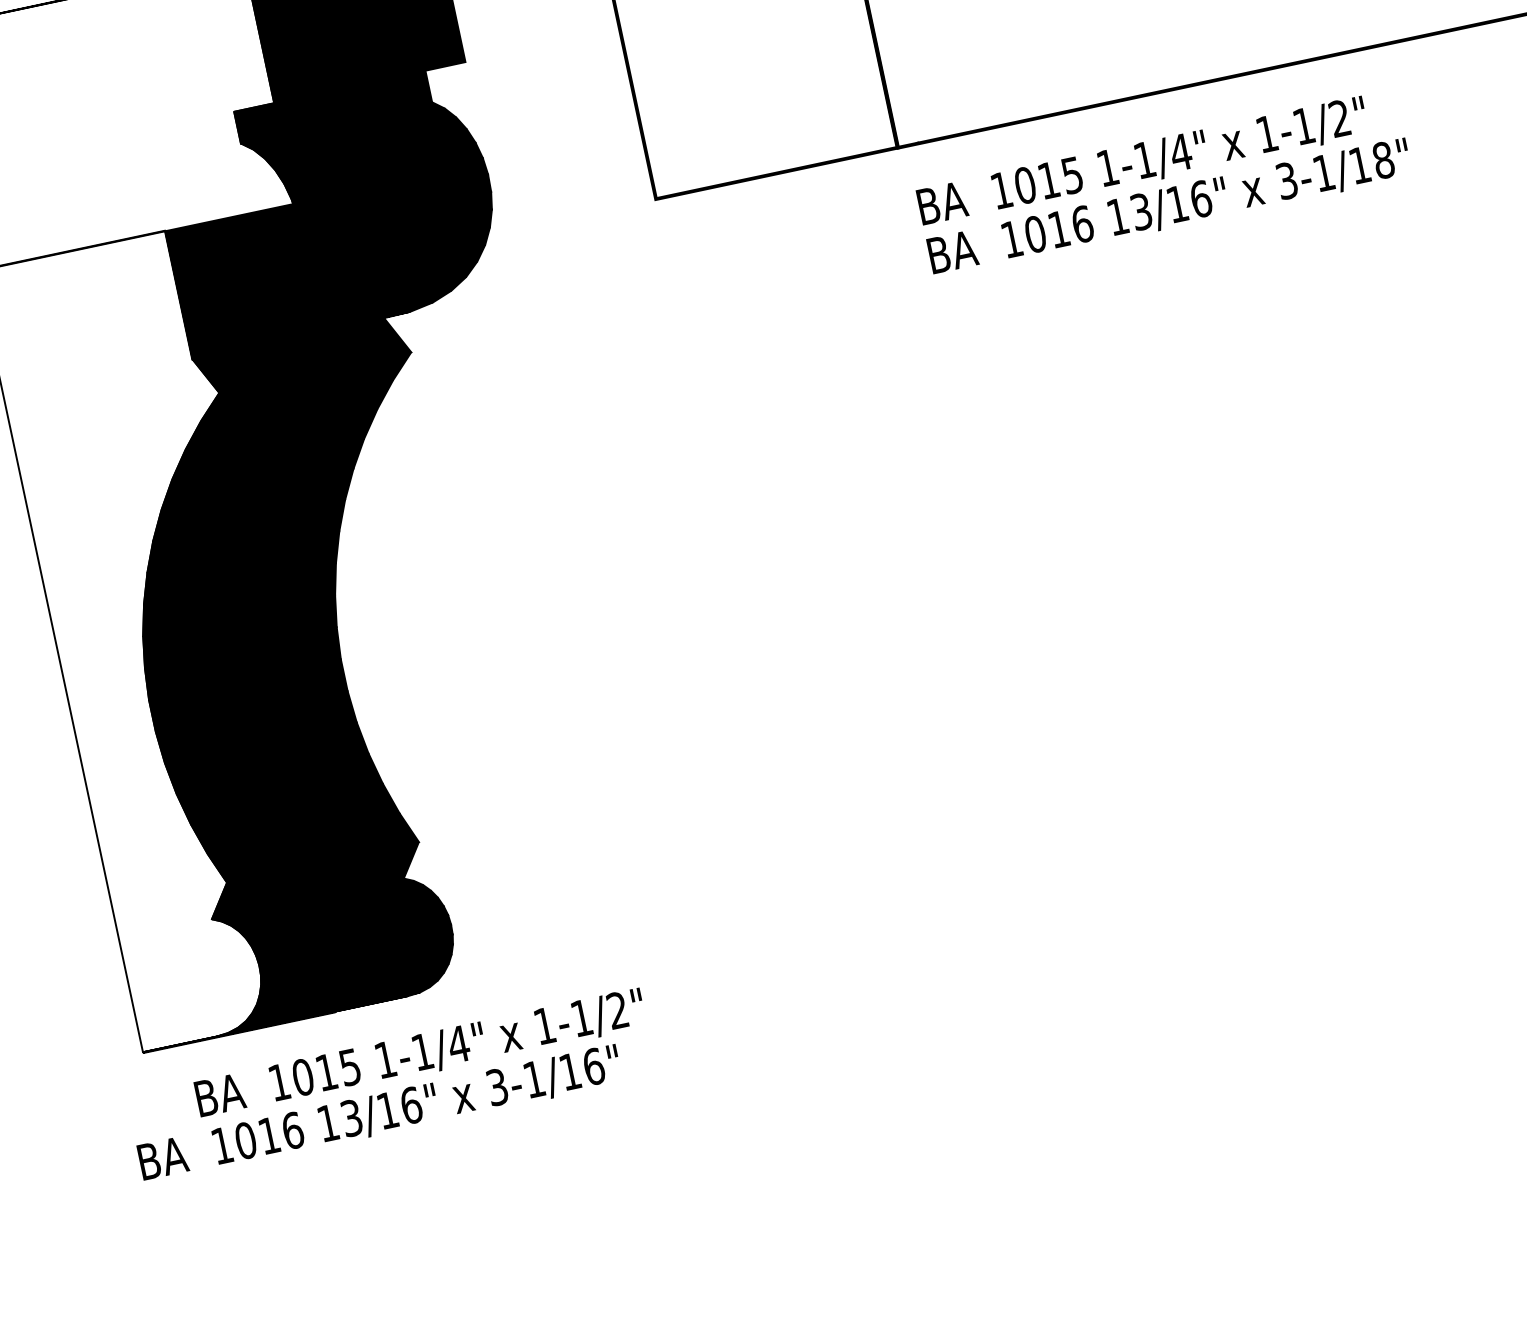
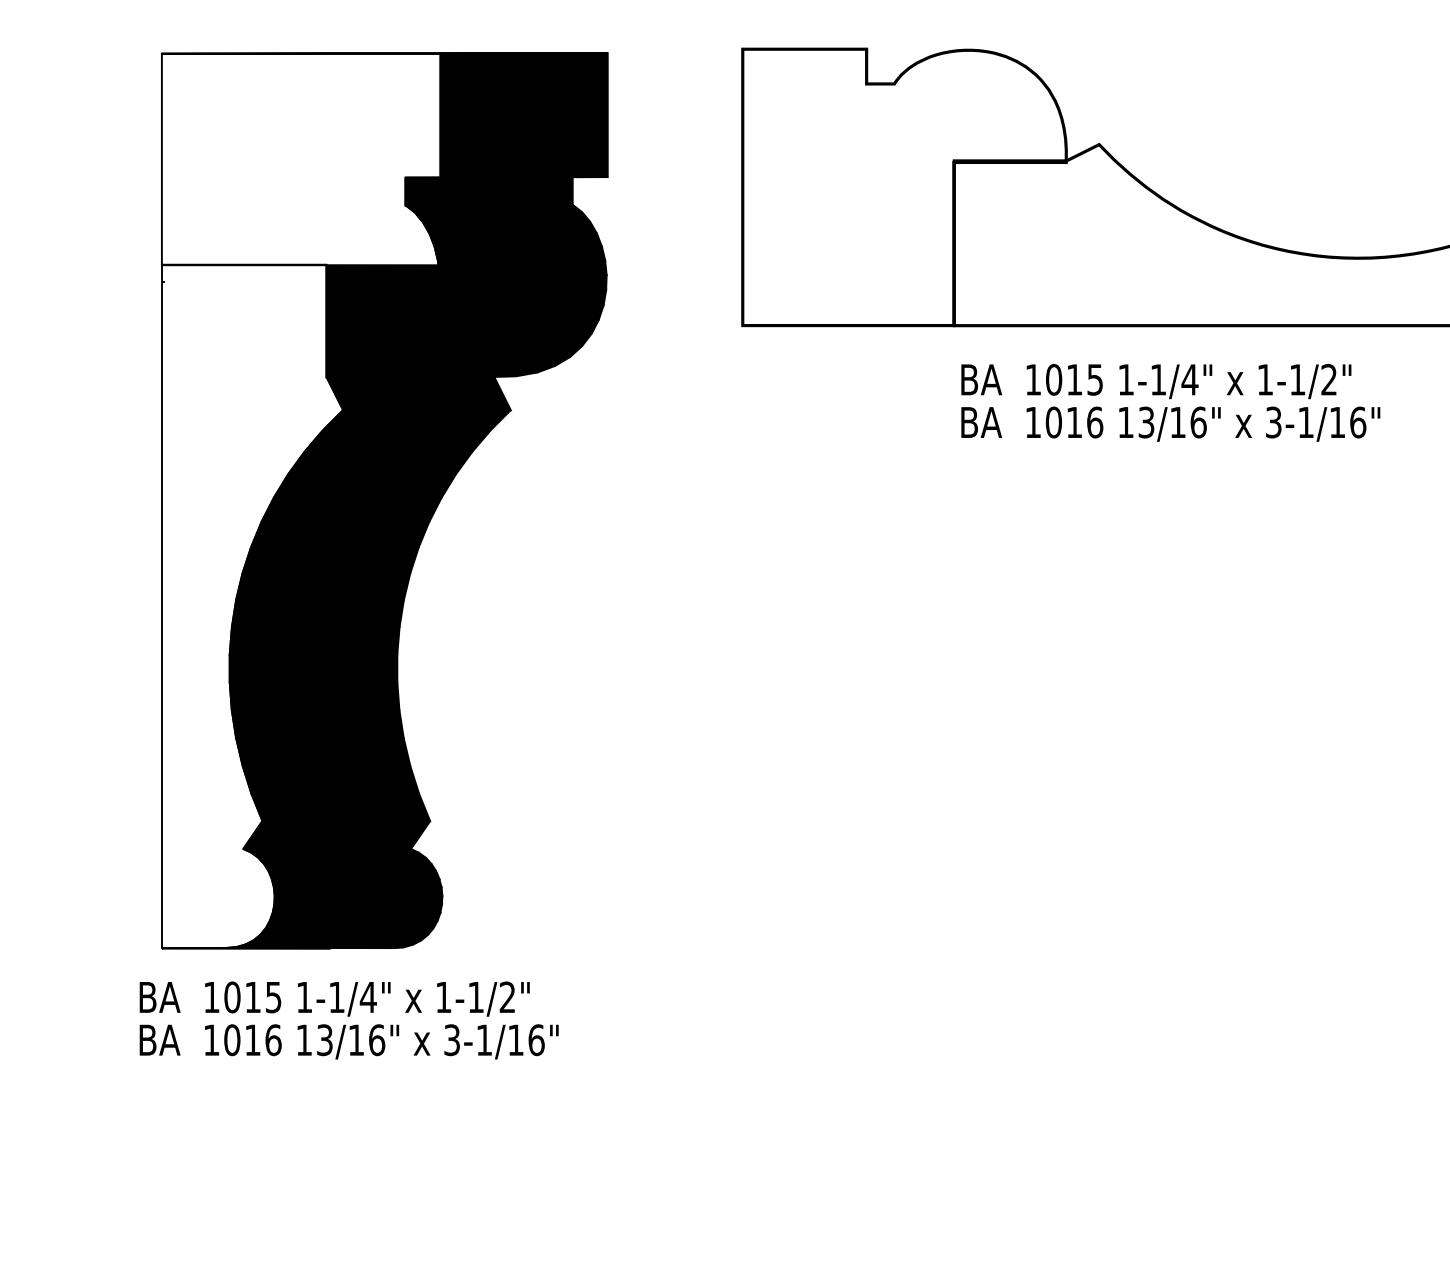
text: (1383, 160) -> (1358, 422), 3-1/18" -> 3-1/16"
text: (420, 1053) -> (334, 998), moved

